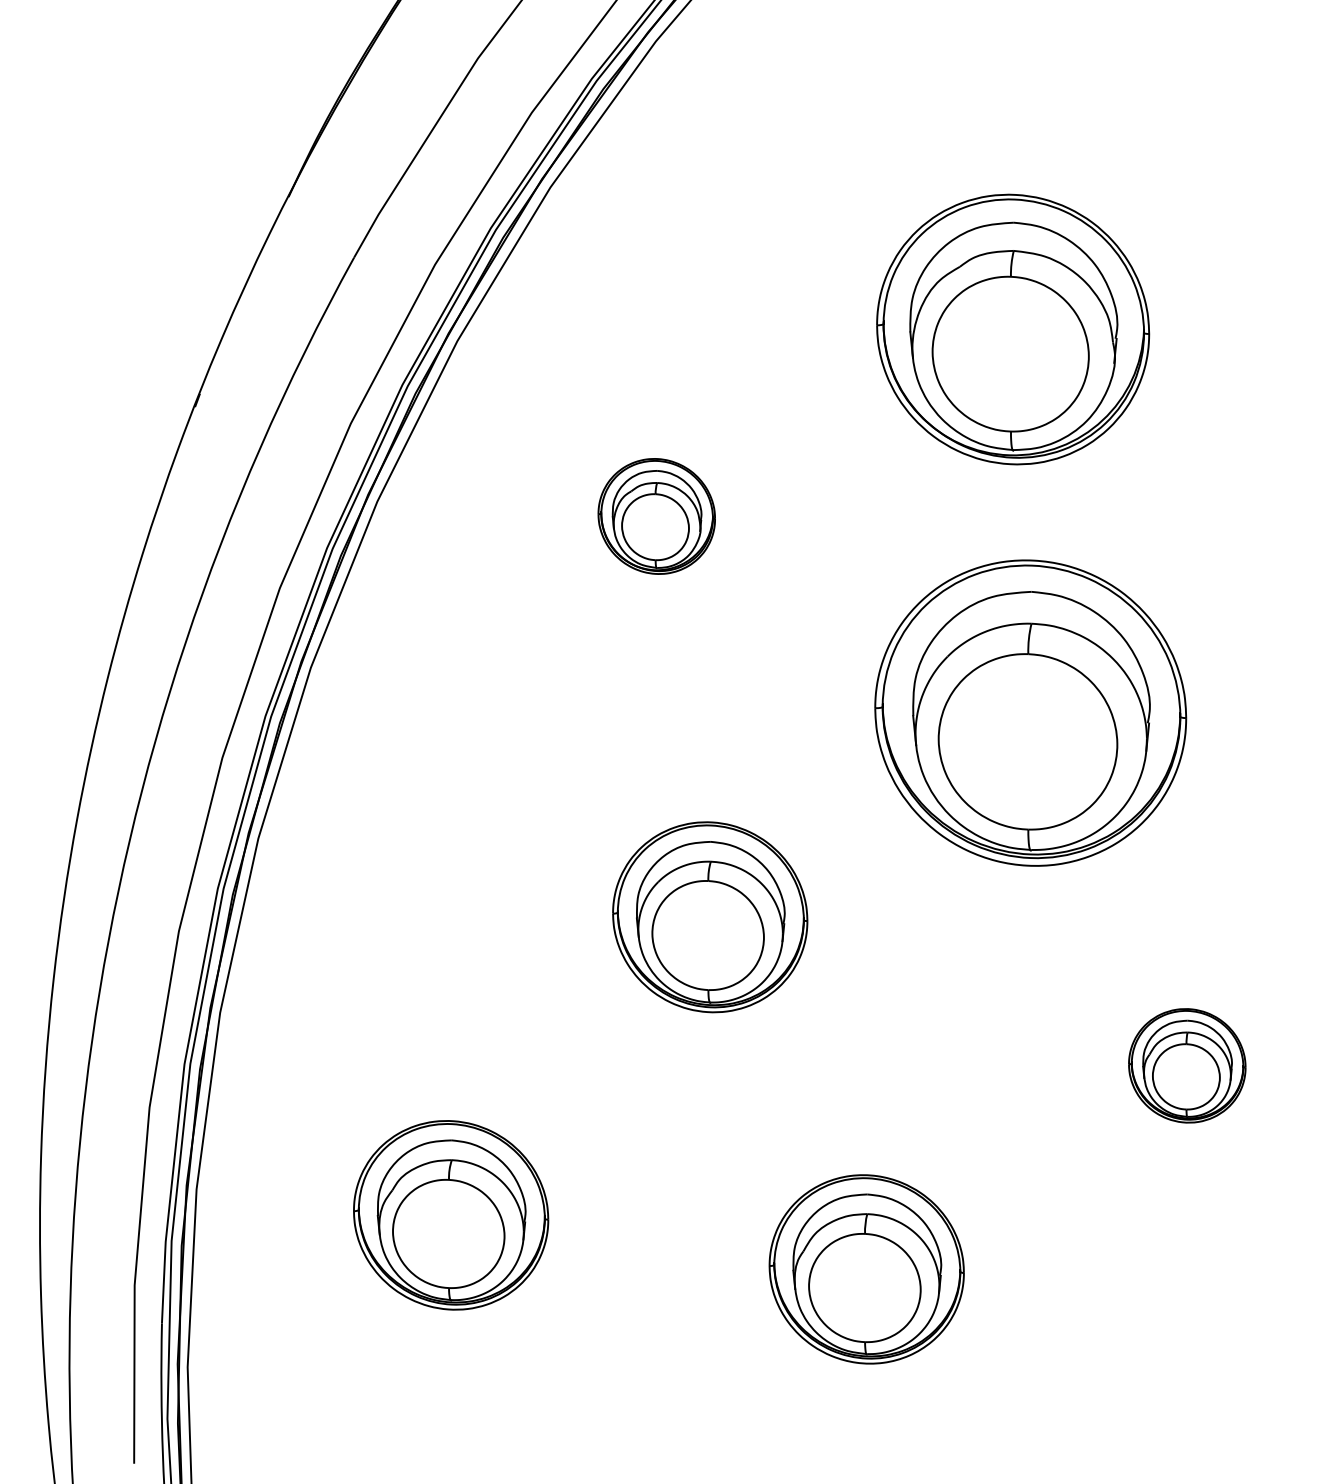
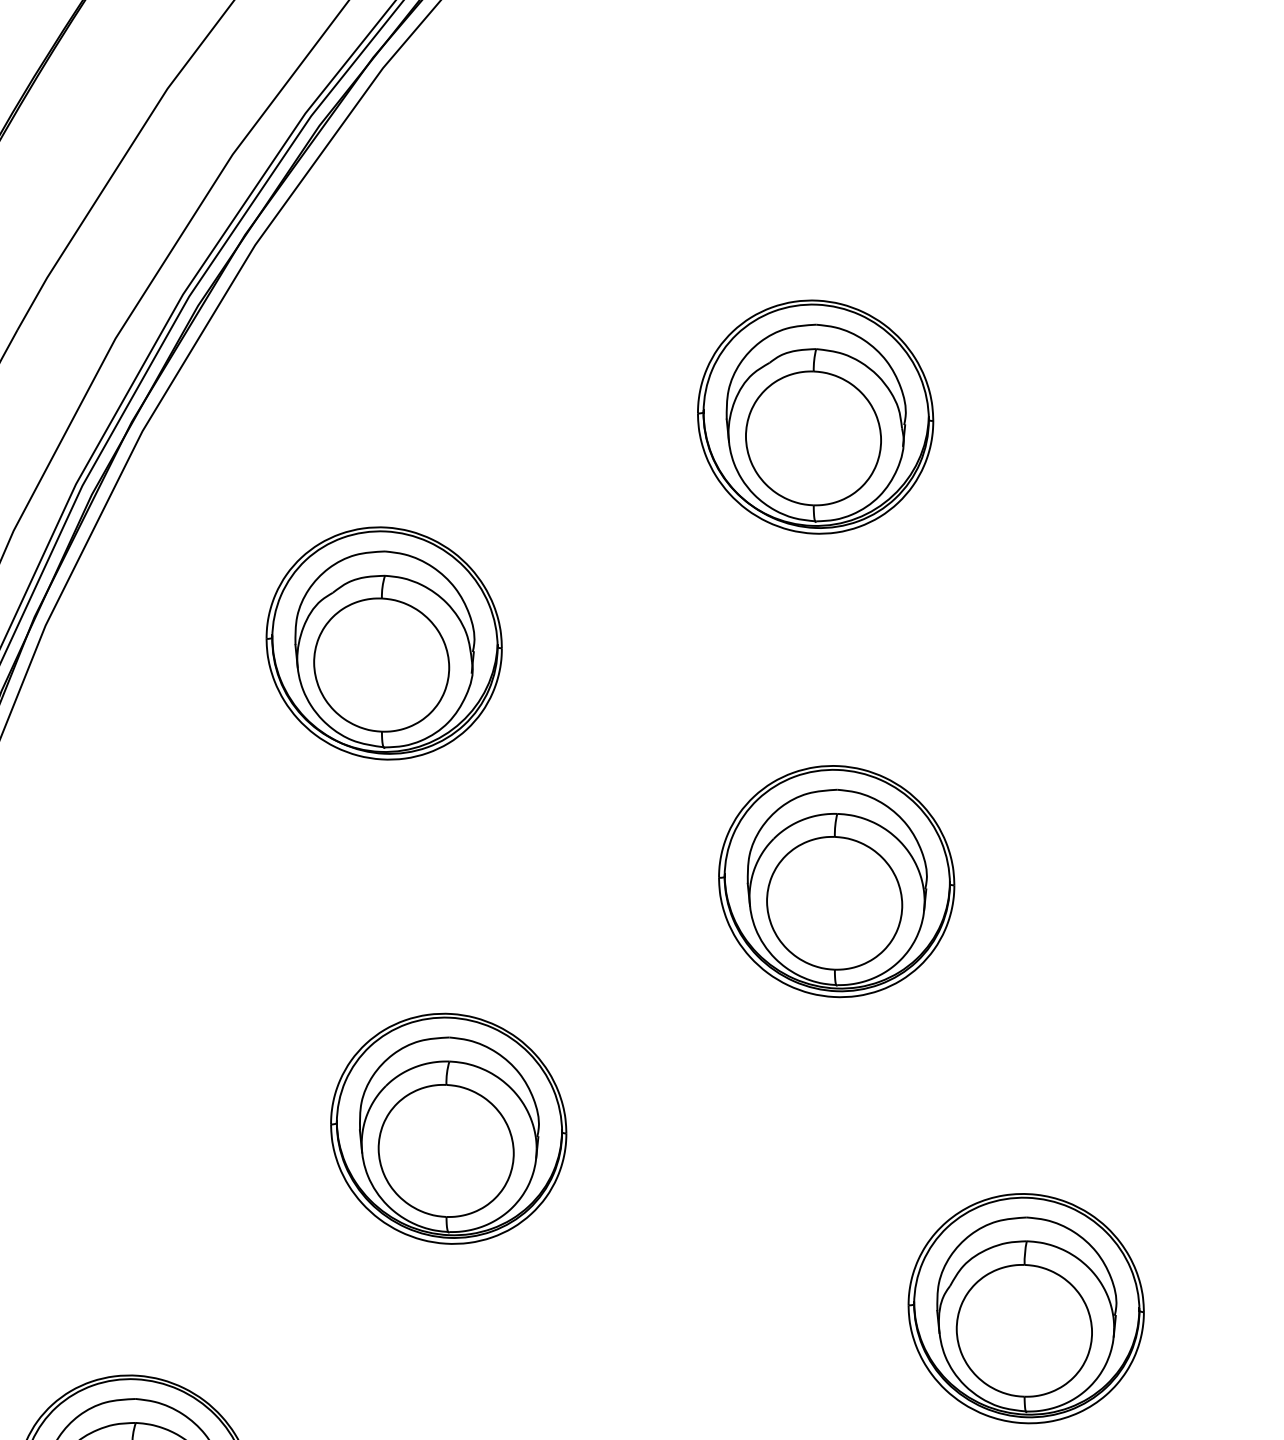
part: (1013, 329) -> (815, 417), size x0.71
part: (656, 516) -> (383, 643), size x1.67
part: (1030, 712) -> (836, 880), size x0.62
part: (1187, 1065) -> (1026, 1308), size x1.67

